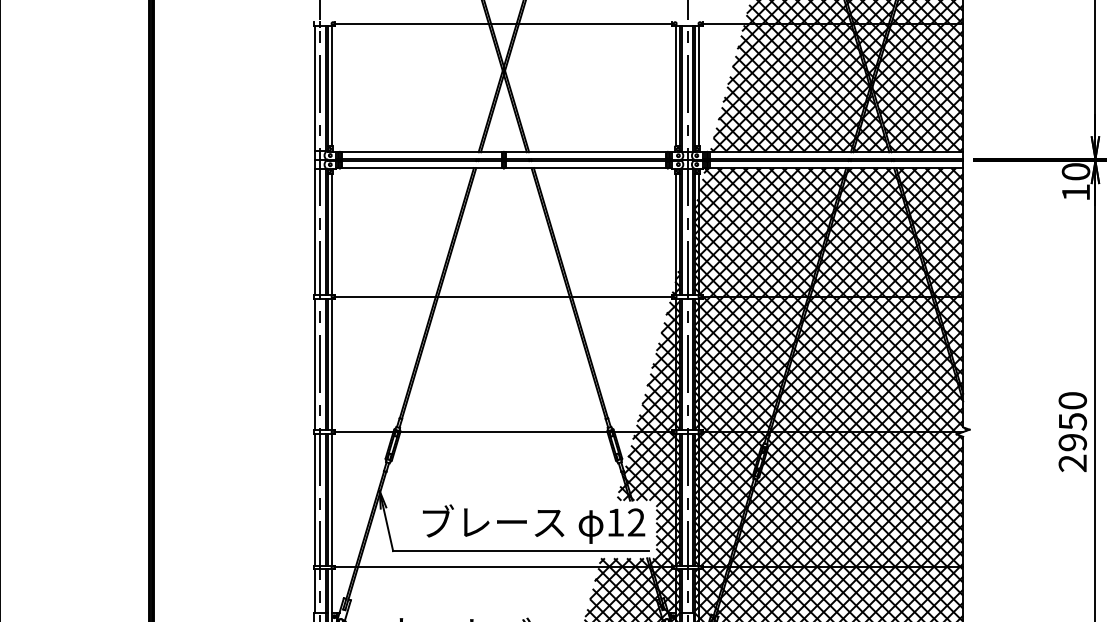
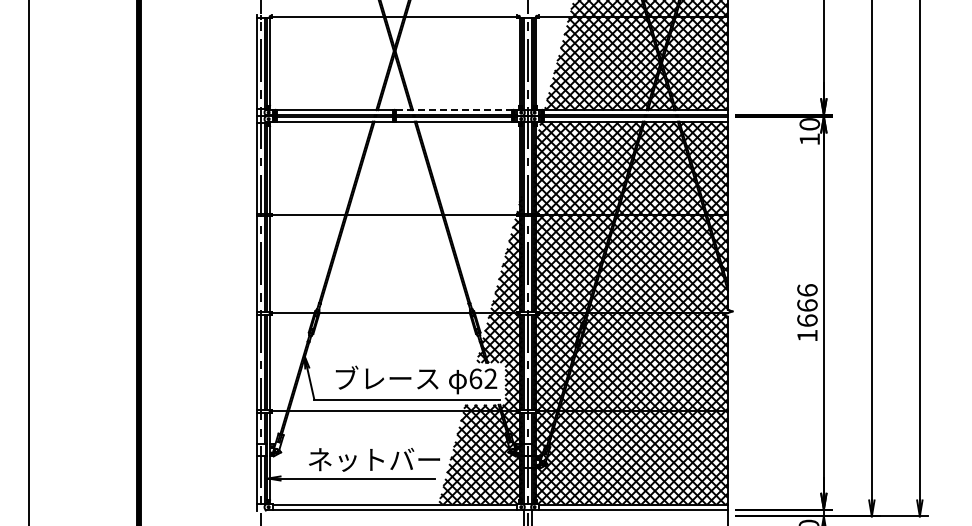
line: (586, 152) -> (454, 110), solid -> dashed
text: (1072, 432) -> (807, 313), 2950 -> 1666
text: (615, 522) -> (475, 378), 12 -> 62

